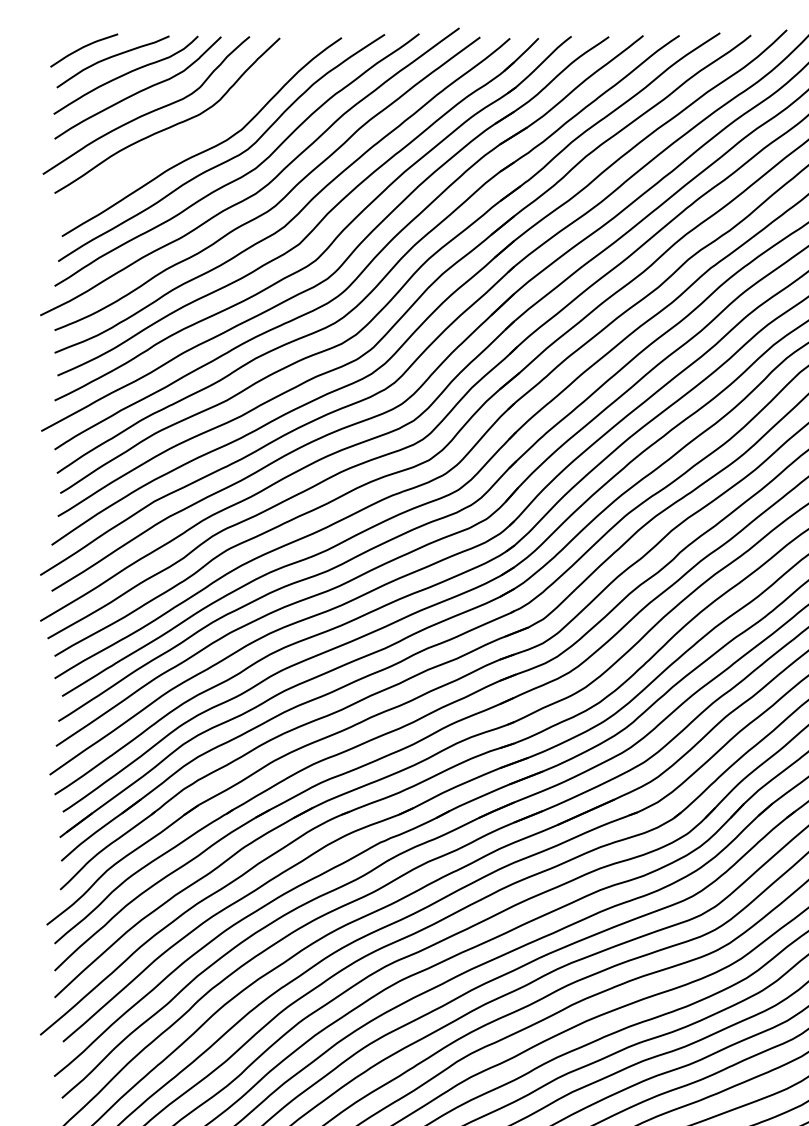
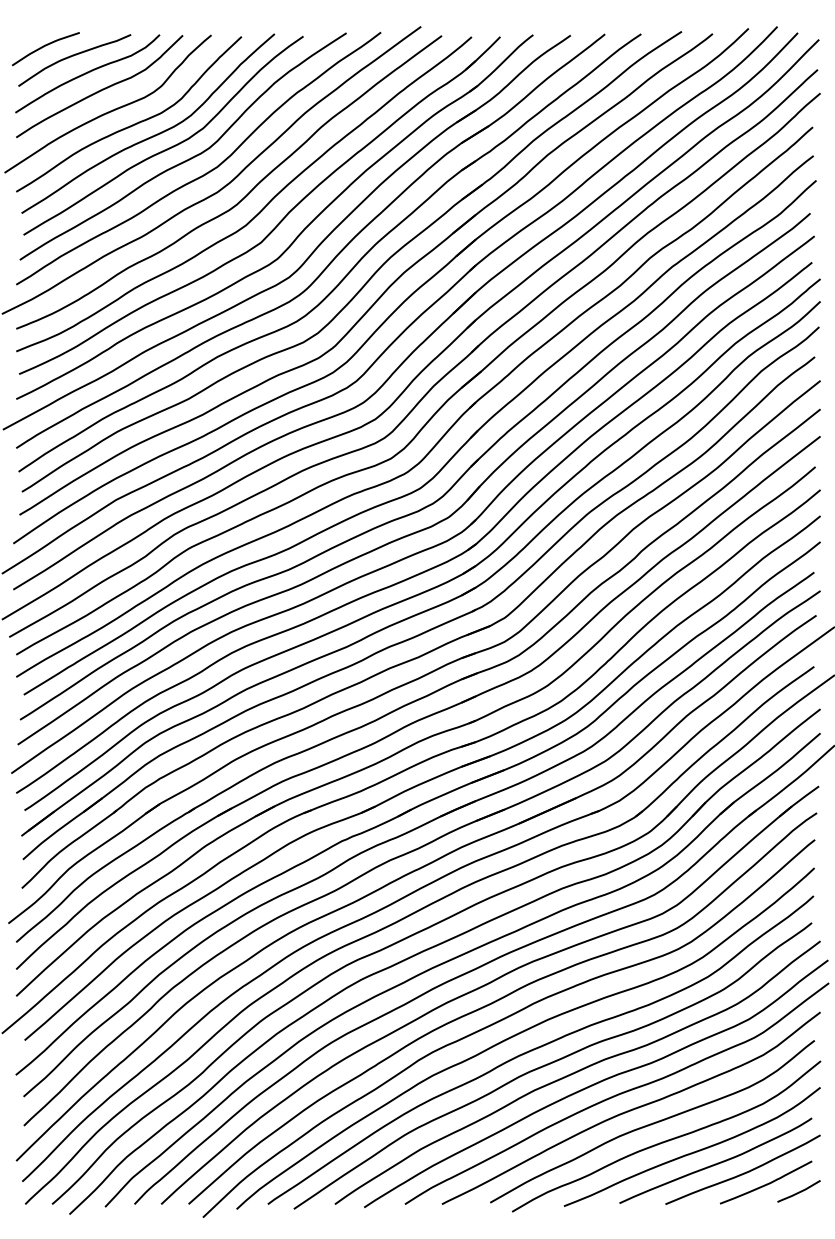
curve: (192, 135) -> (154, 134), added

